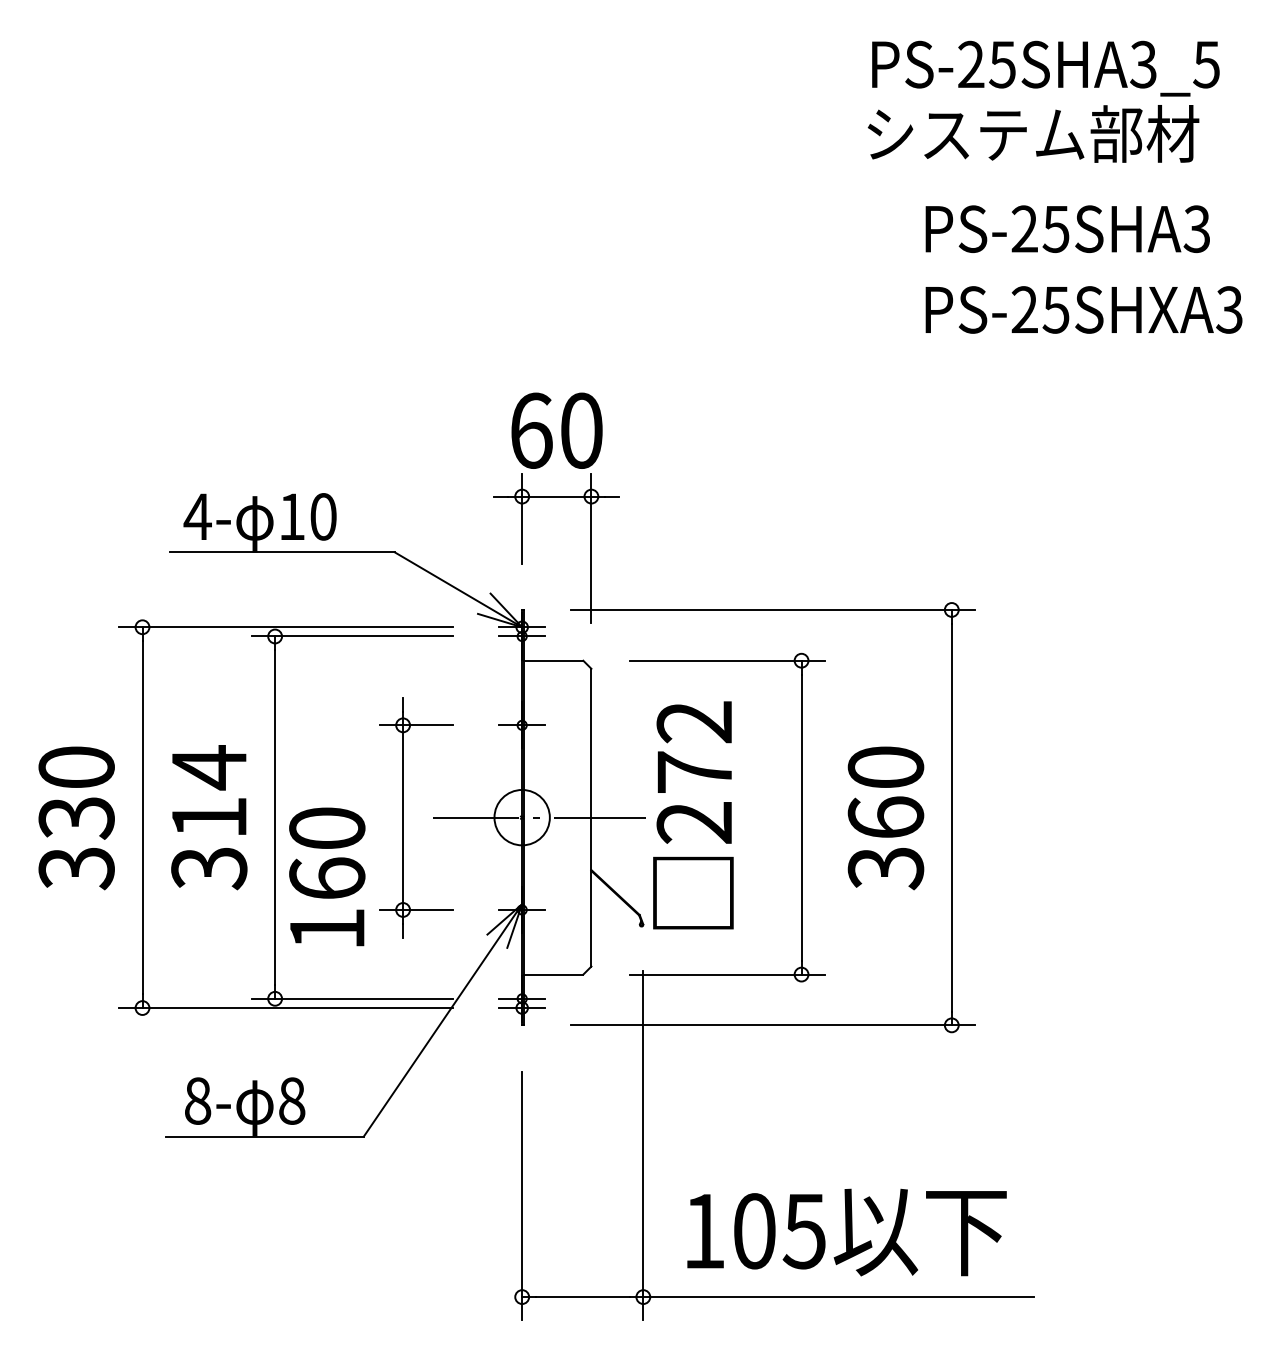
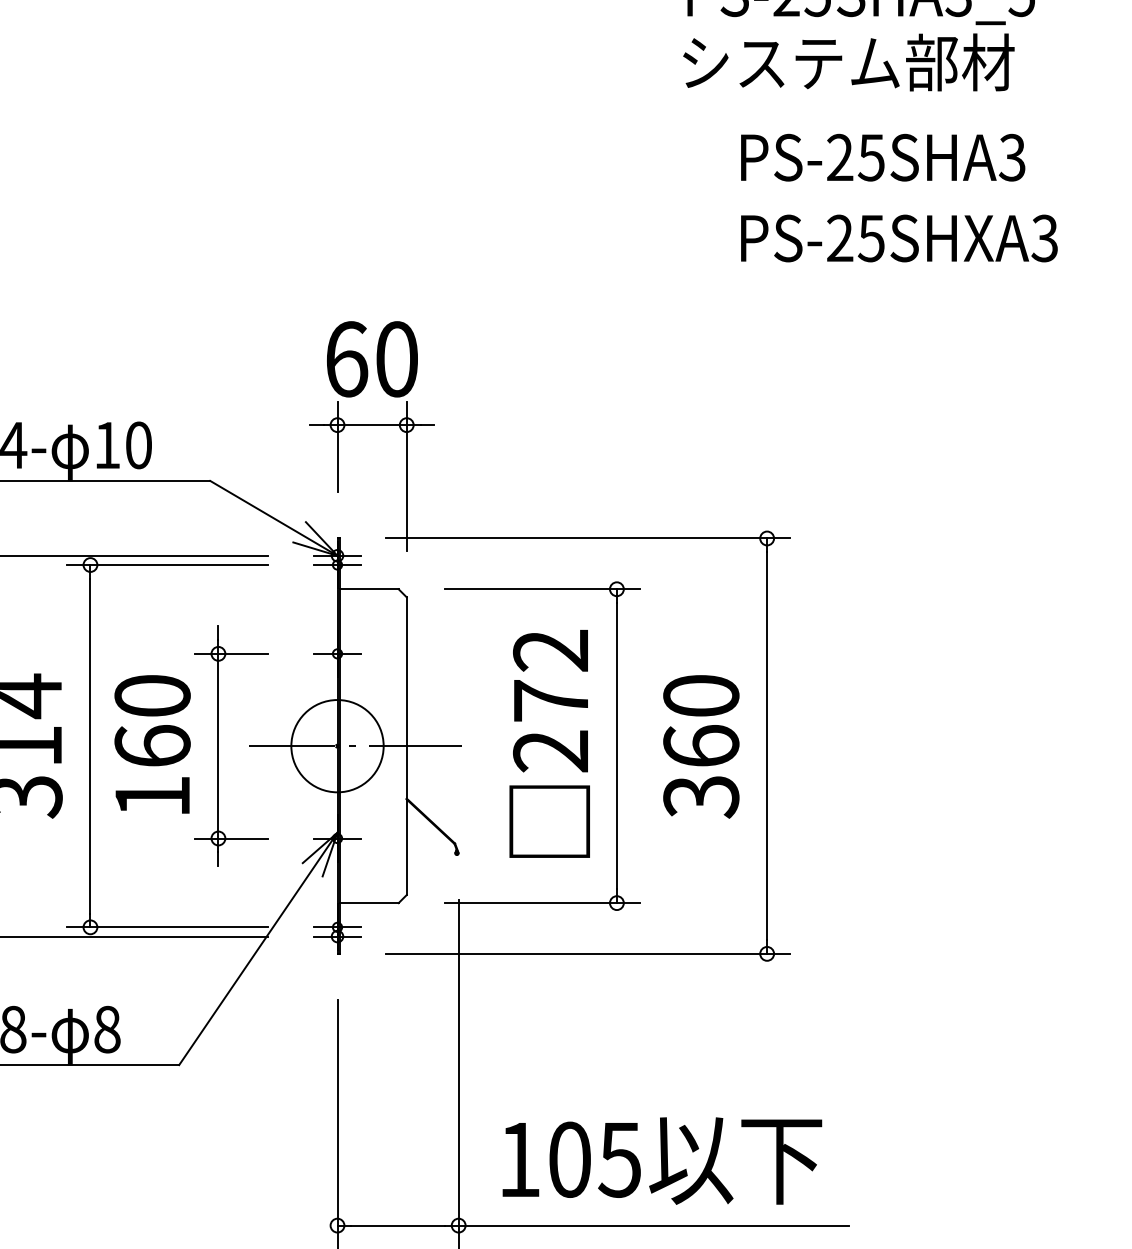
text: (693, 815) -> (549, 744), moved
circle: (522, 817) -> (337, 746), size x1.67
text: (327, 876) -> (152, 744), moved

